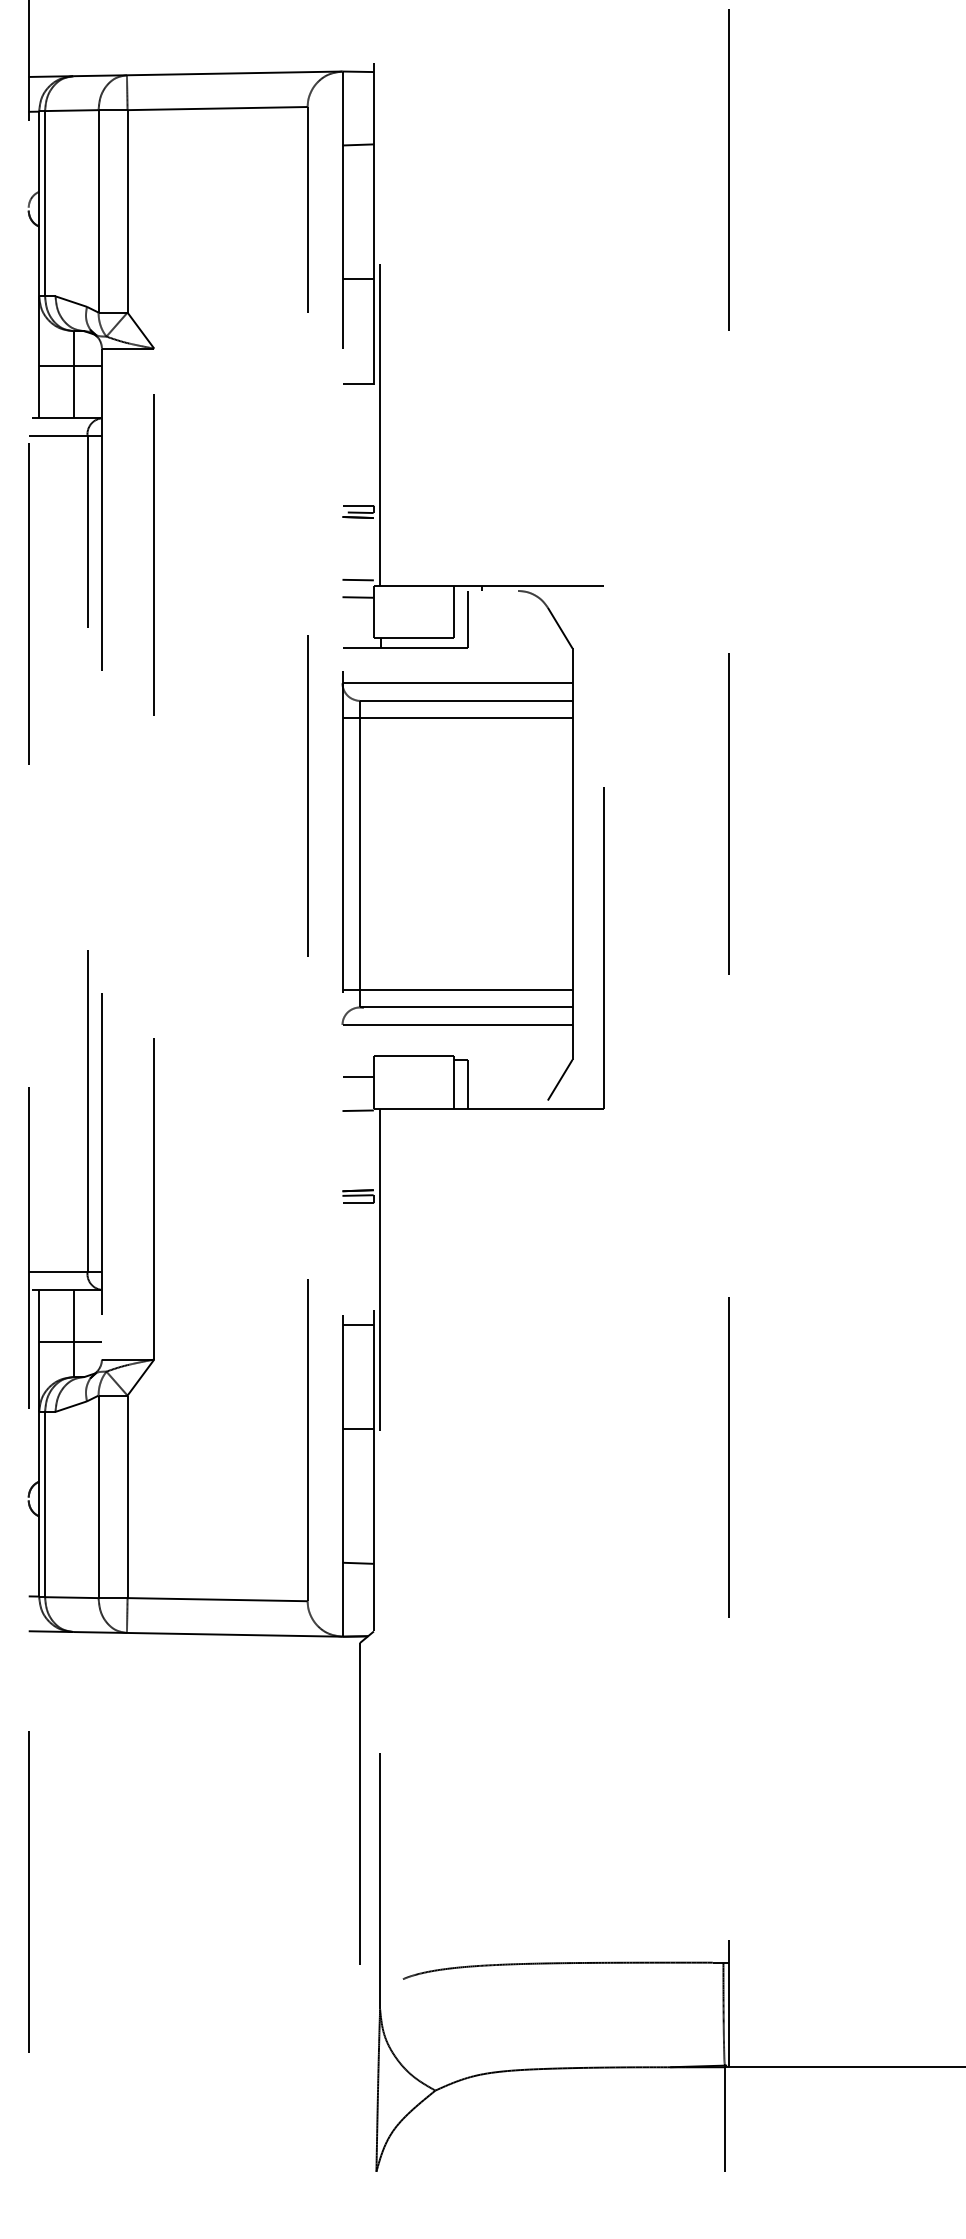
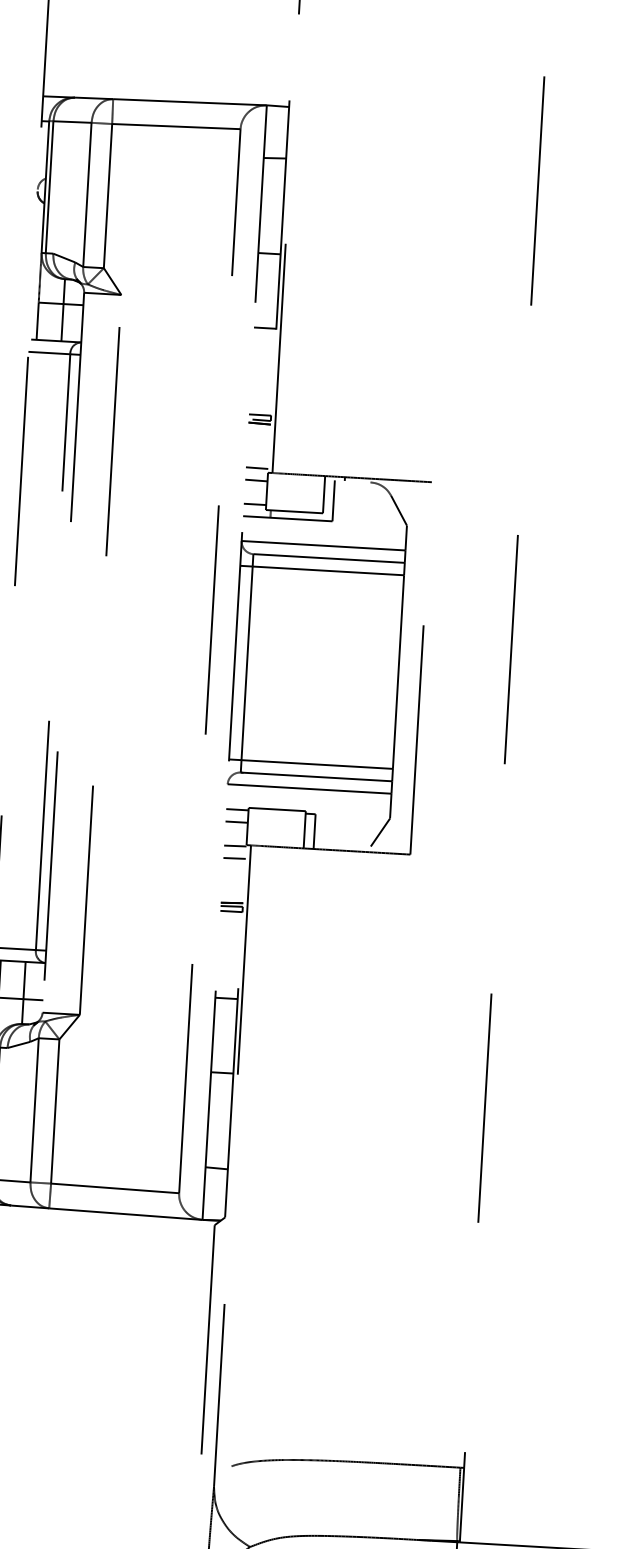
line: (357, 631) -> (254, 504), added
line: (357, 1059) -> (236, 809), added
line: (357, 1127) -> (234, 857), added

